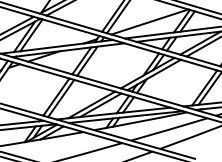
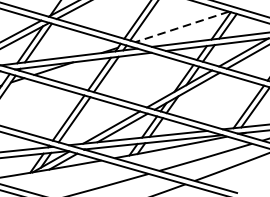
line: (149, 22) -> (181, 27), solid -> dashed

